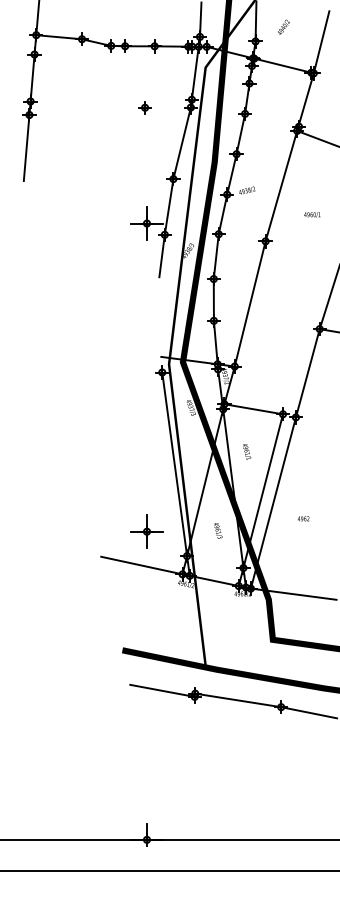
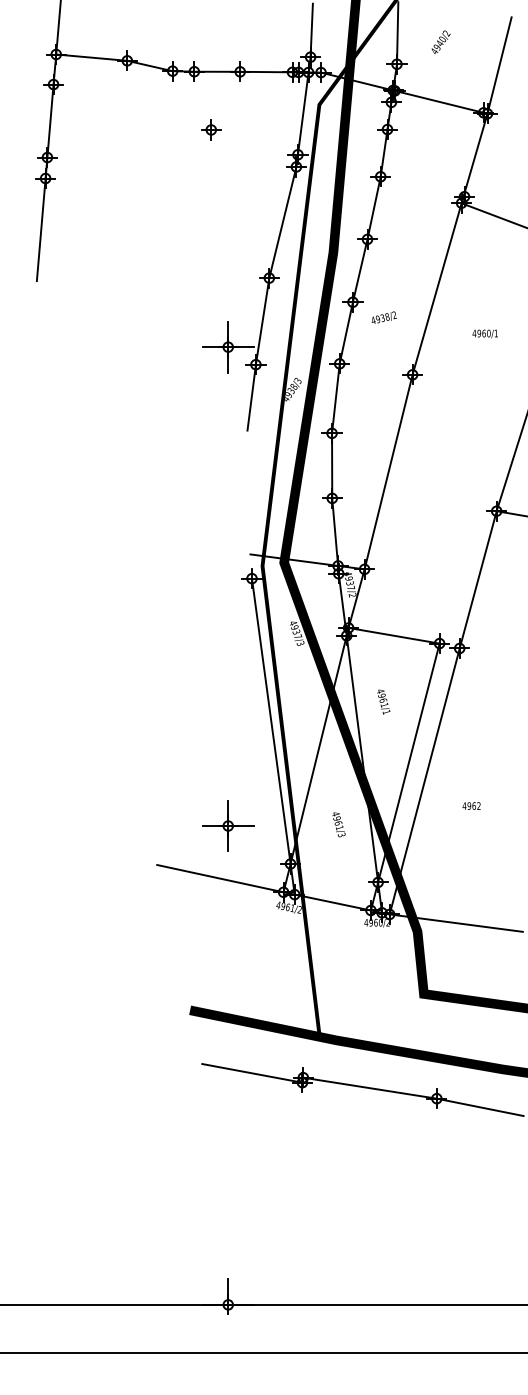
part: (144, 107) -> (210, 129), moved
text: (247, 190) -> (384, 317), moved

